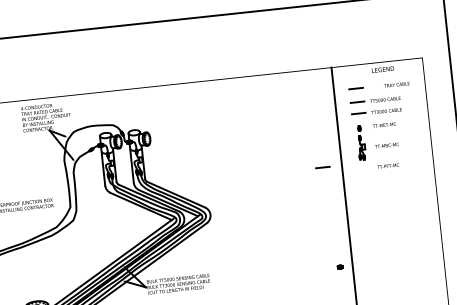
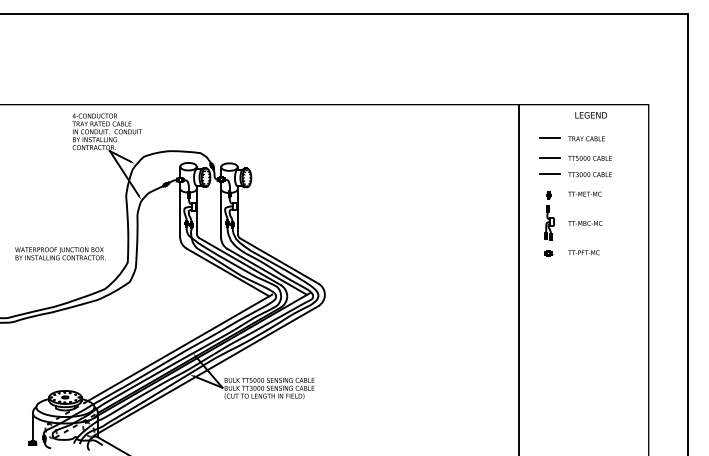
text: (396, 84) -> (586, 138), moved
line: (322, 167) -> (490, 244), removed
part: (340, 267) -> (548, 253), moved

